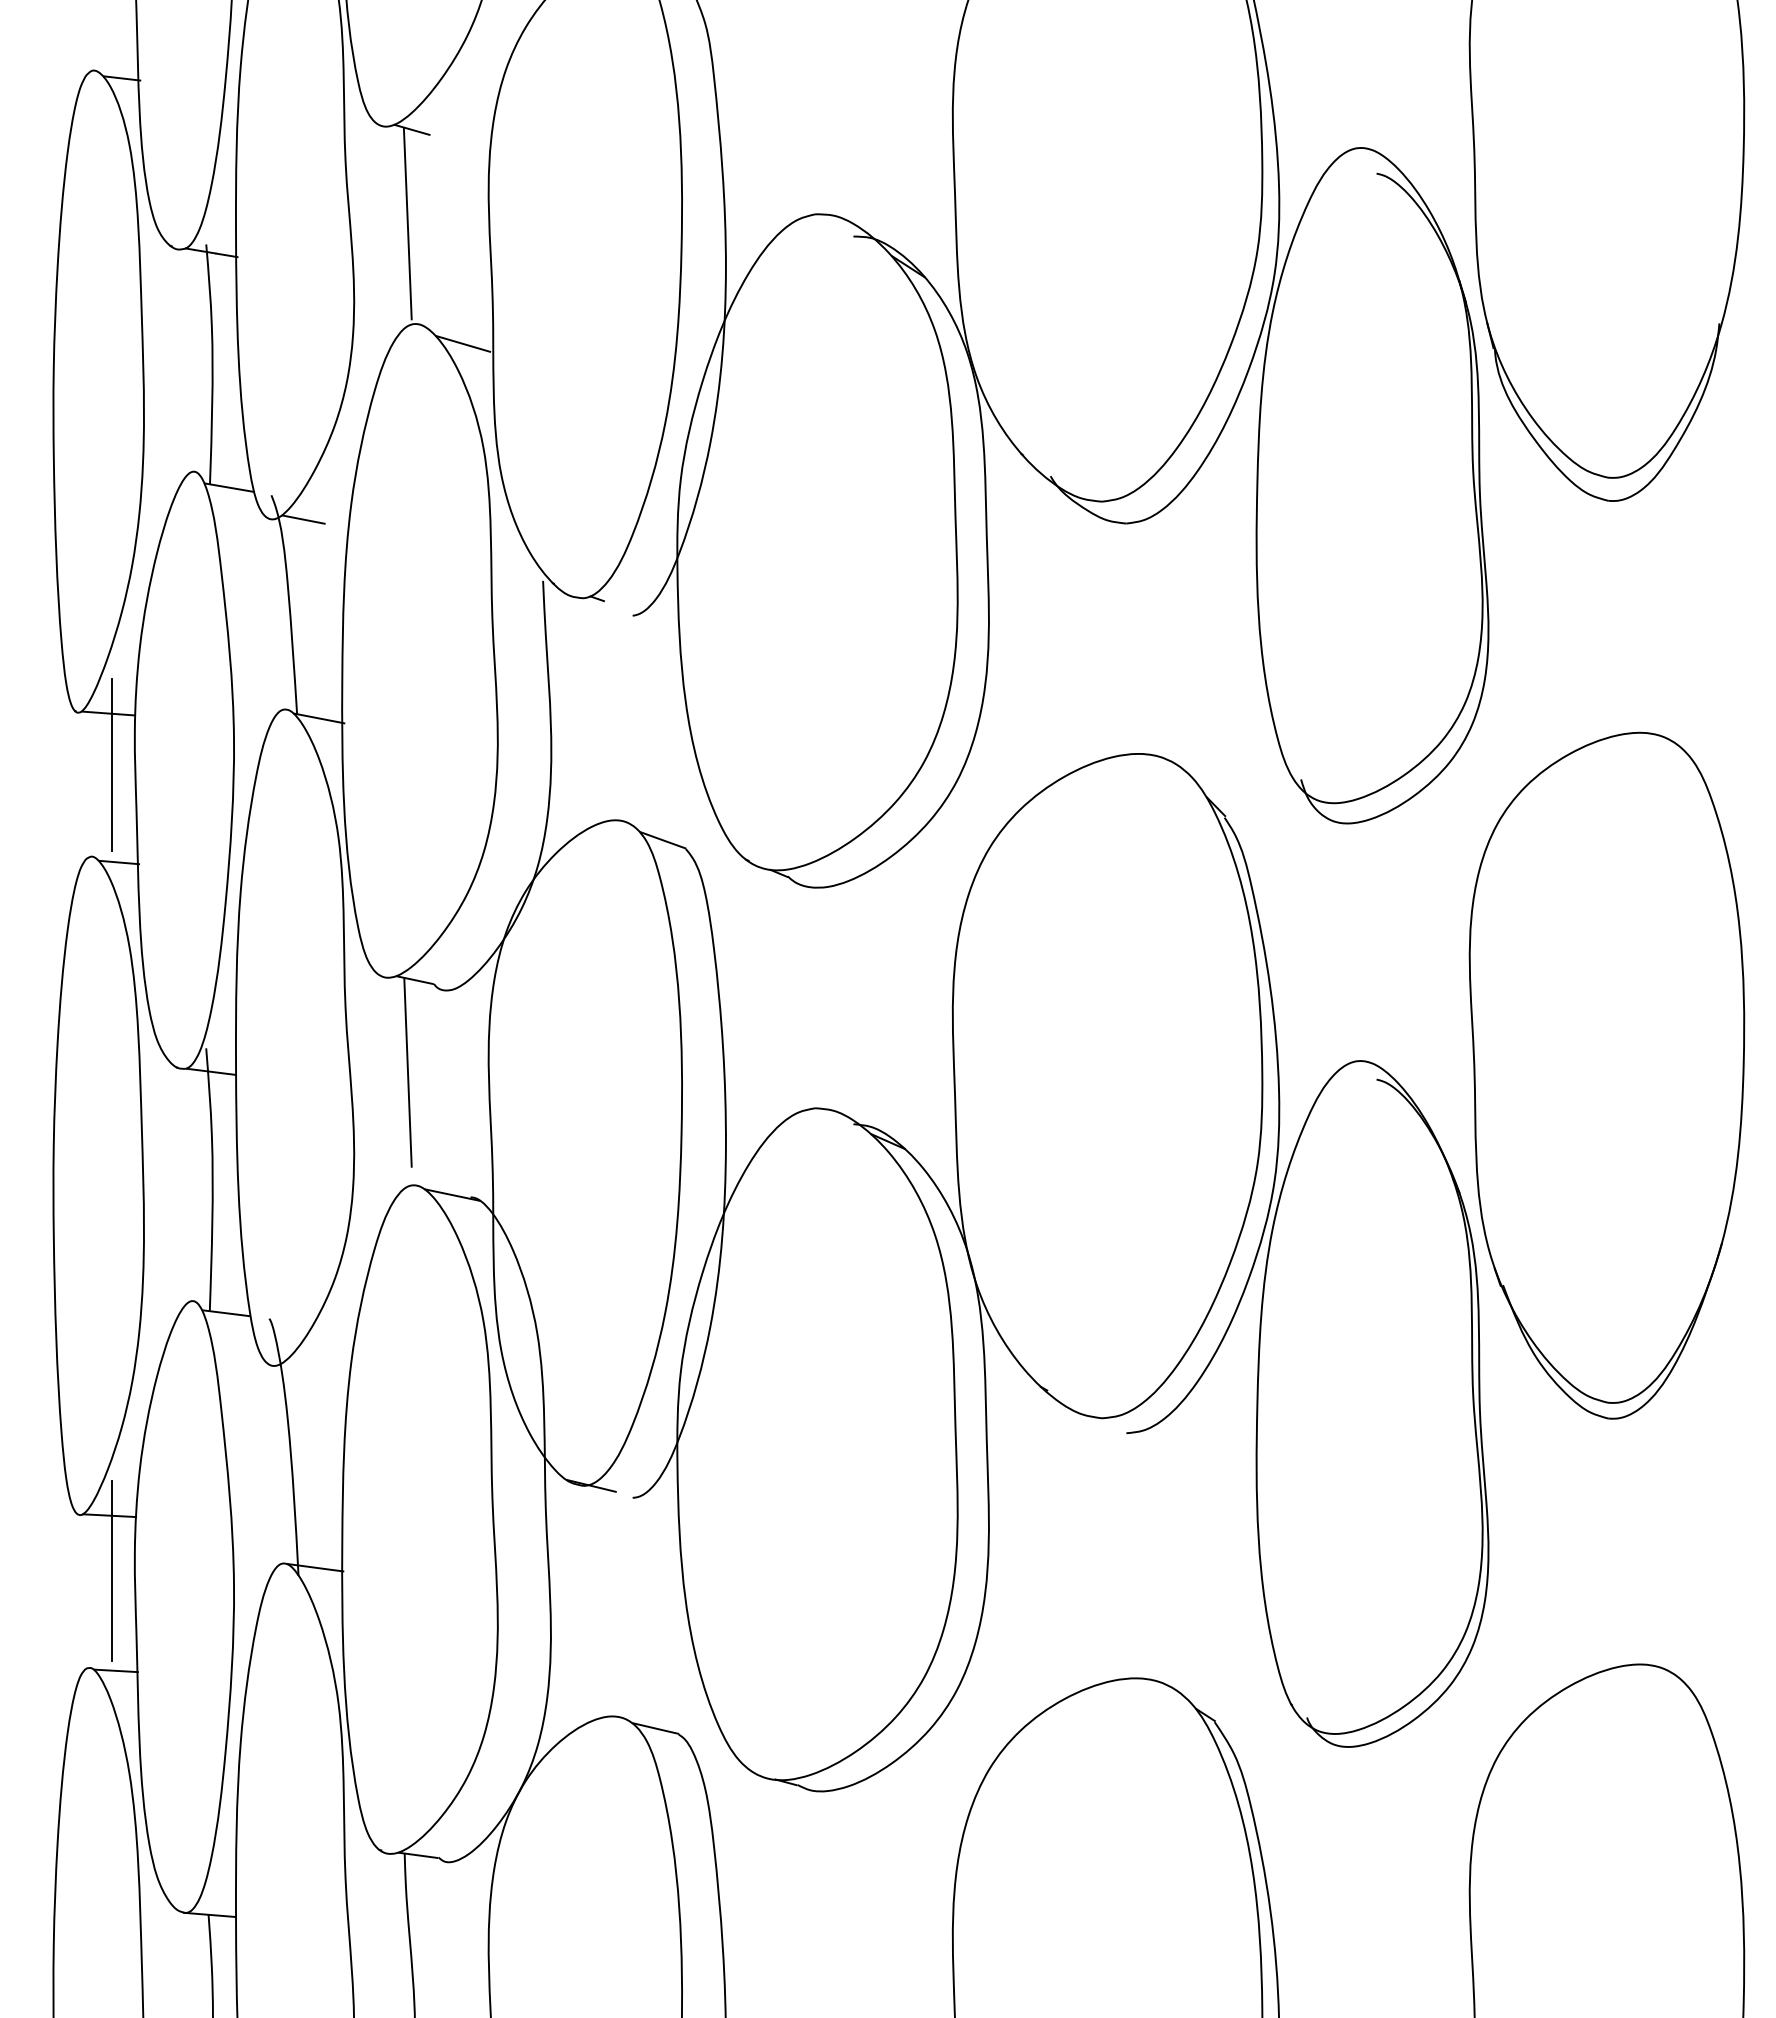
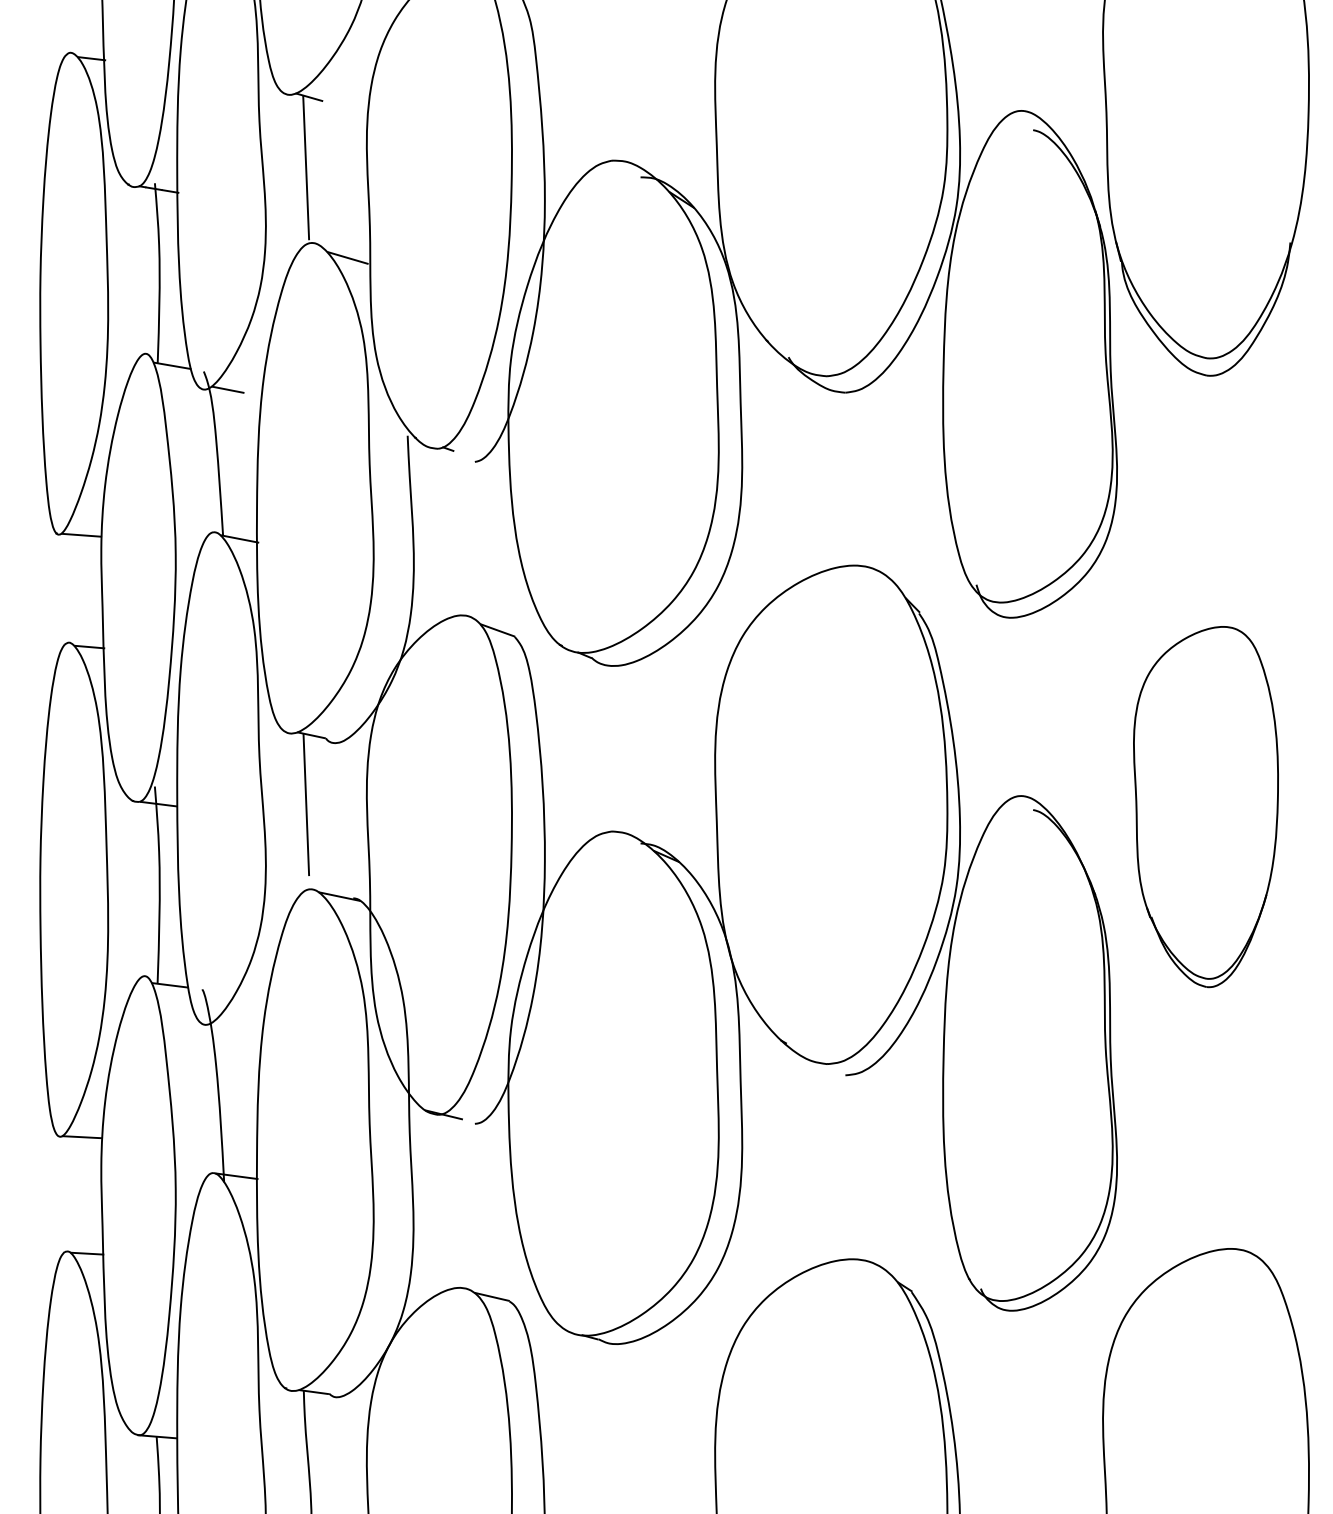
line: (111, 764) -> (83, 573), removed
part: (1606, 1075) -> (1205, 806), size x0.7
line: (111, 1570) -> (83, 1178), removed

